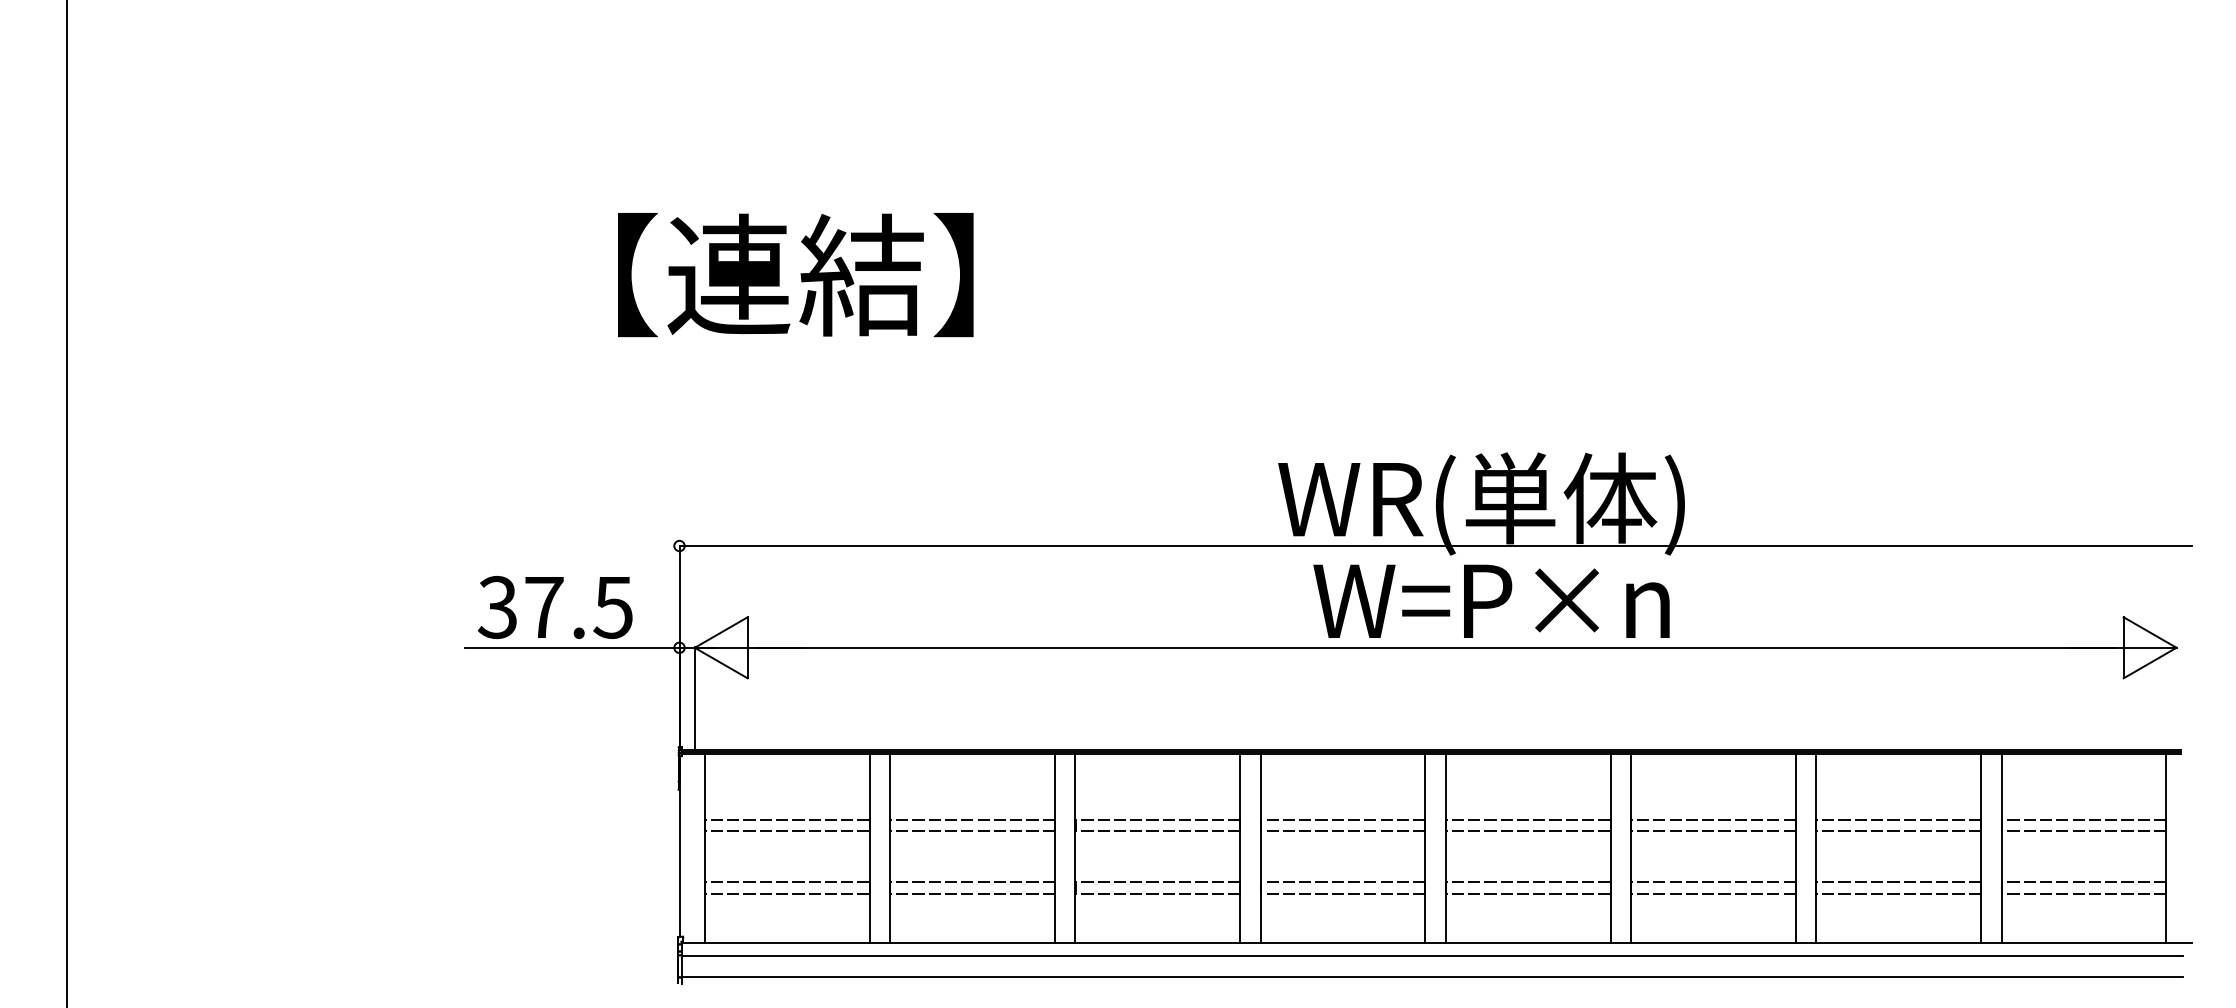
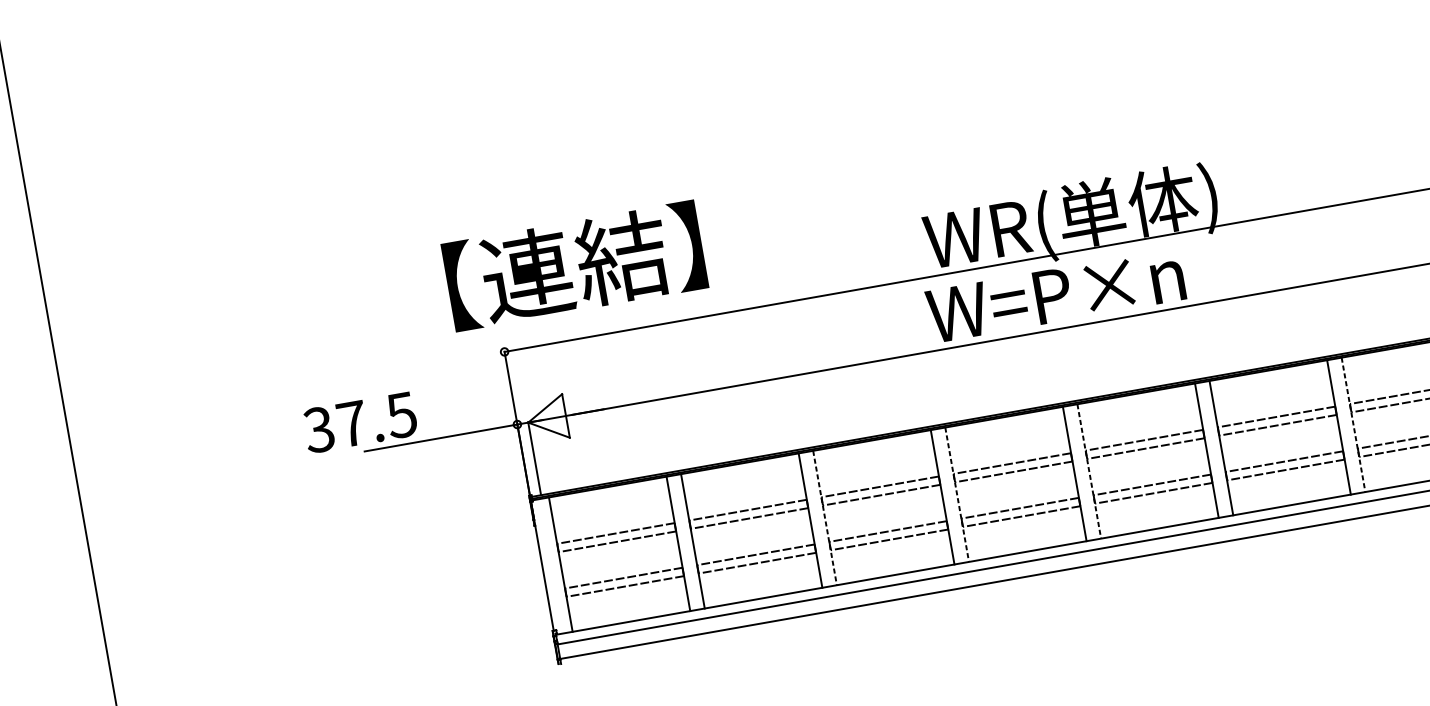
text: (795, 275) -> (574, 266), moved
text: (1491, 600) -> (1055, 294), moved
text: (554, 607) -> (359, 422), moved
line: (1075, 849) -> (825, 518), solid -> dashed
line: (1260, 849) -> (957, 495), solid -> dashed
line: (1445, 849) -> (1089, 472), solid -> dashed
line: (1816, 849) -> (1353, 425), solid -> dashed

